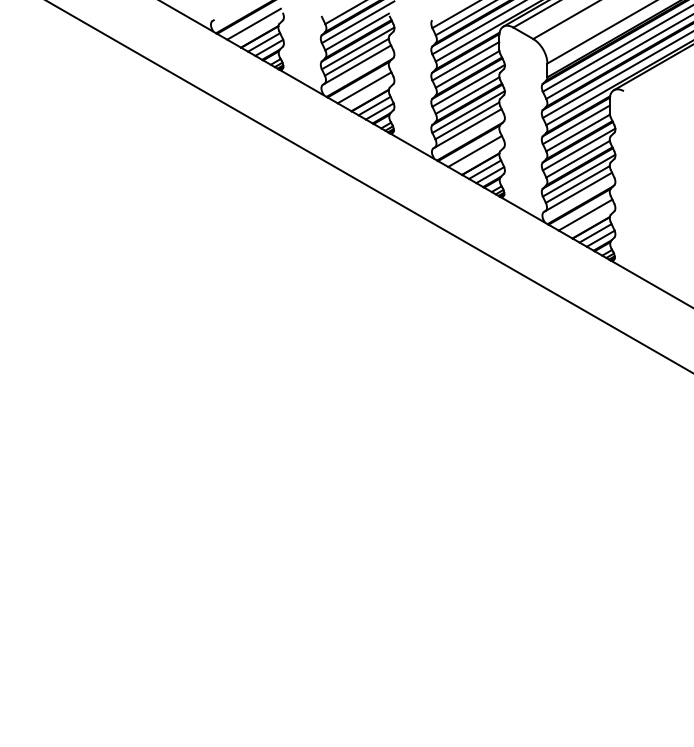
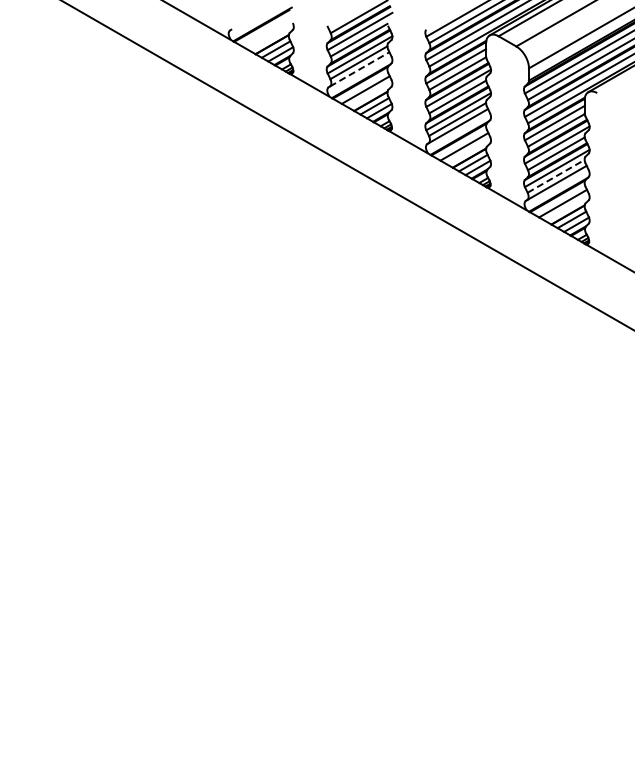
line: (254, 24) -> (267, 33), removed
line: (358, 64) -> (360, 69), solid -> dashed
line: (578, 184) -> (556, 176), solid -> dashed

